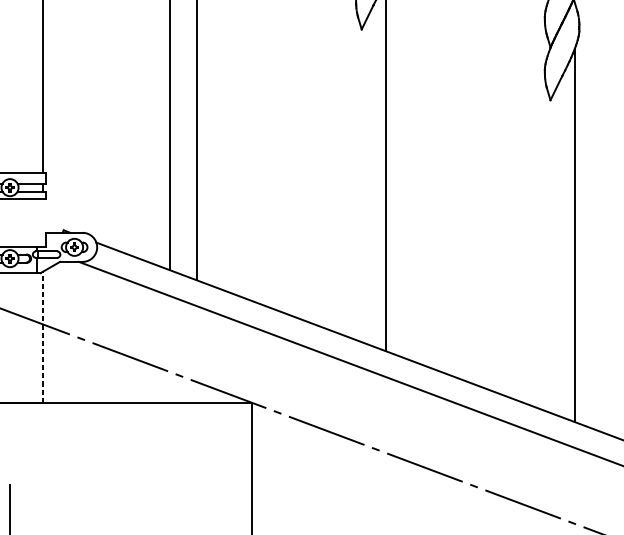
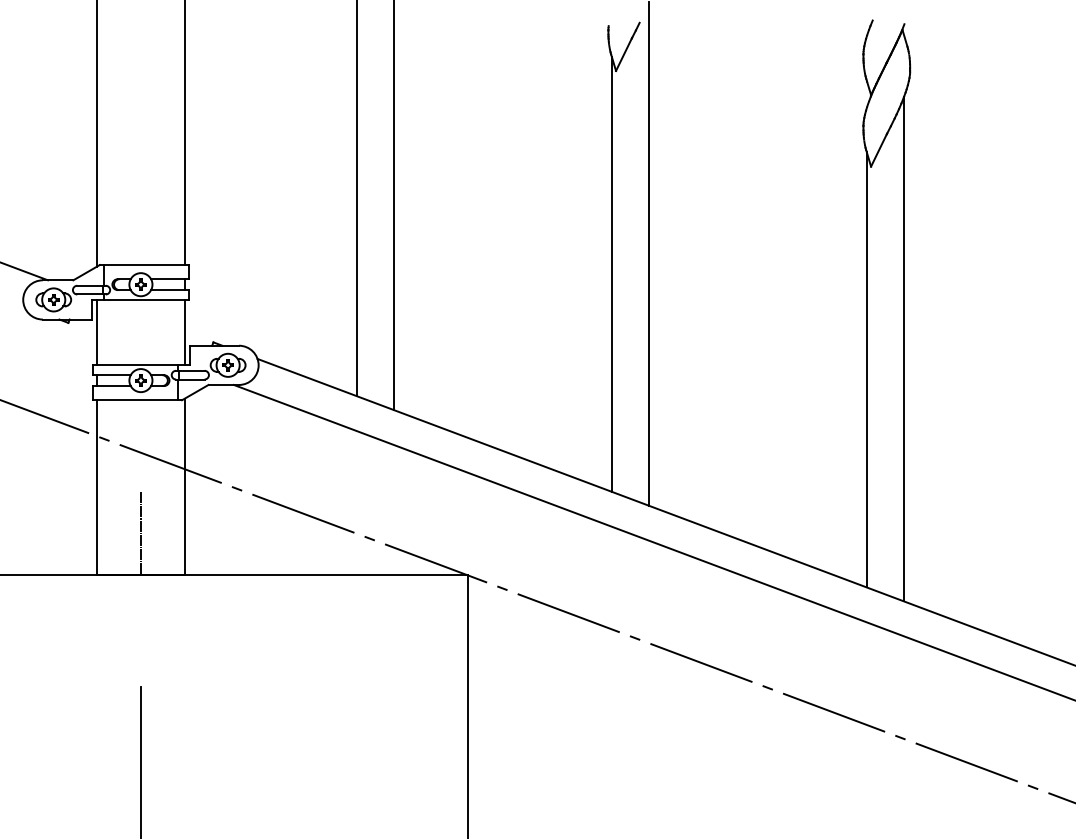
line: (358, 179) -> (611, 273), added
line: (43, 223) -> (185, 332), added
line: (547, 250) -> (866, 369), added
line: (43, 337) -> (185, 486), dashed -> solid
line: (9, 371) -> (140, 533), added

